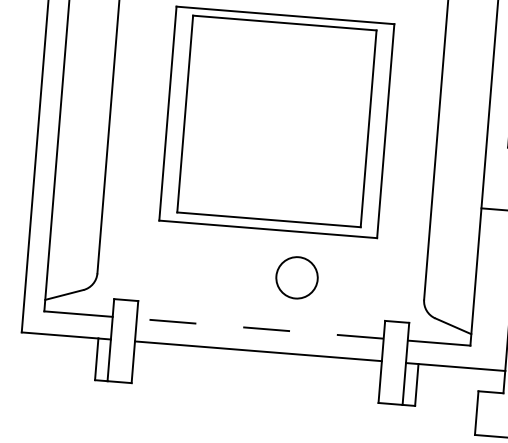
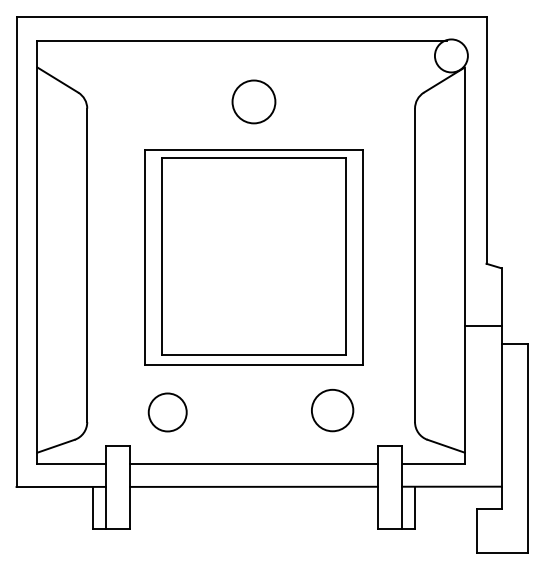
circle: (178, 270) -> (167, 412), added
circle: (296, 277) -> (332, 410), moved
line: (260, 329) -> (254, 464), dashed -> solid

